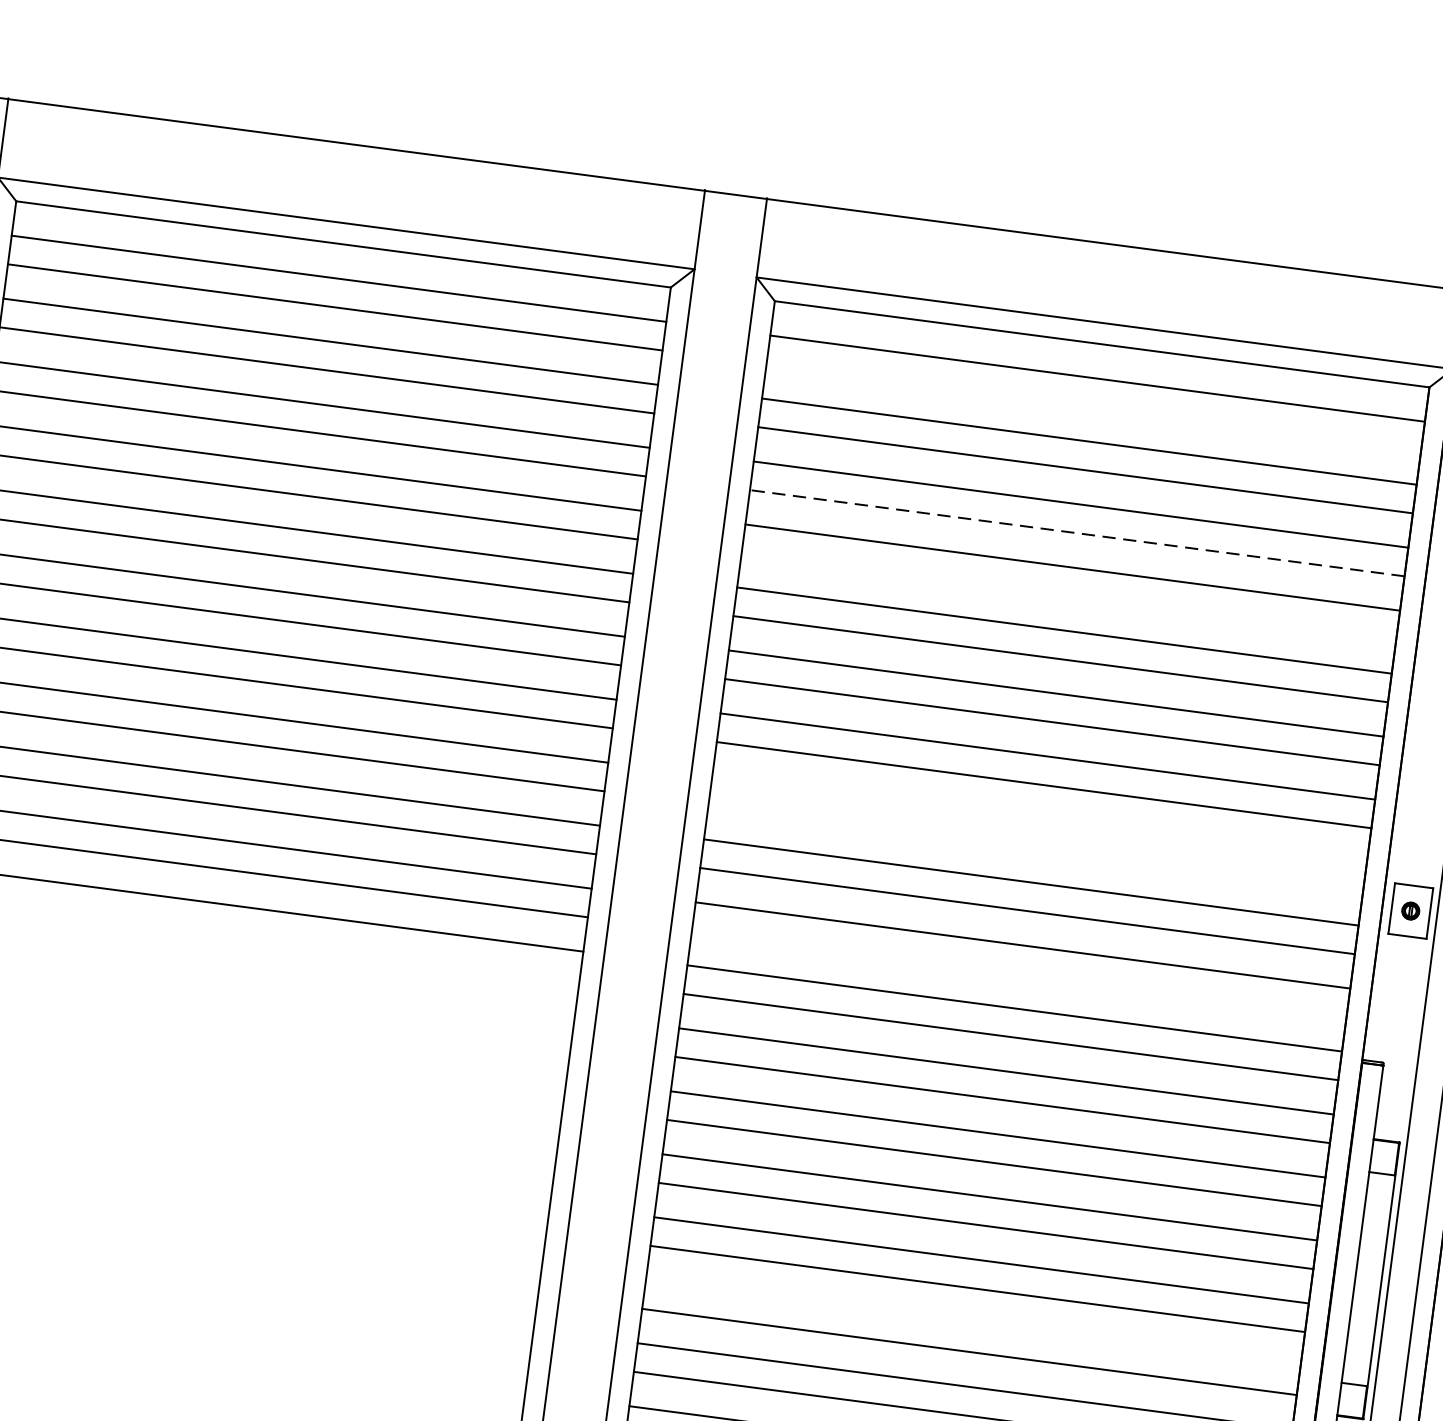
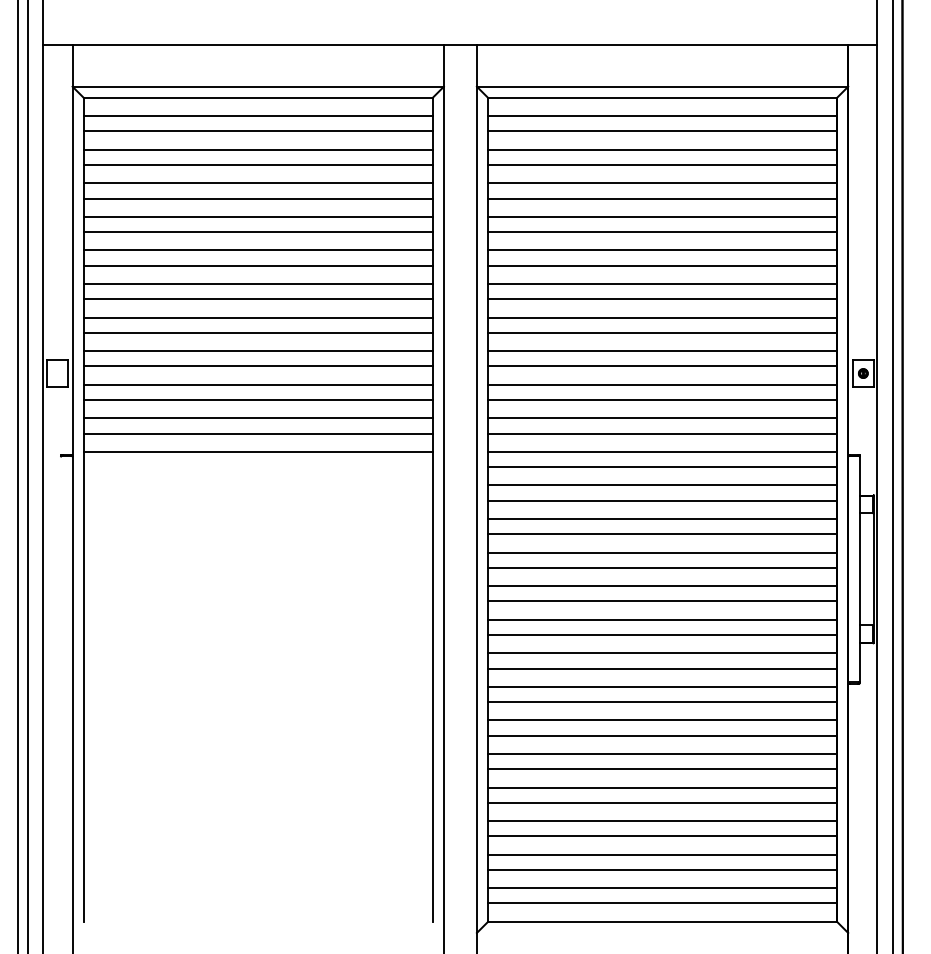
line: (1093, 407) -> (662, 131), added
line: (1077, 533) -> (662, 198), dashed -> solid
line: (1068, 596) -> (662, 232), added
line: (1039, 820) -> (662, 351), added
line: (1035, 848) -> (662, 366), added
line: (1019, 973) -> (662, 433), added
line: (973, 1322) -> (662, 619), added

